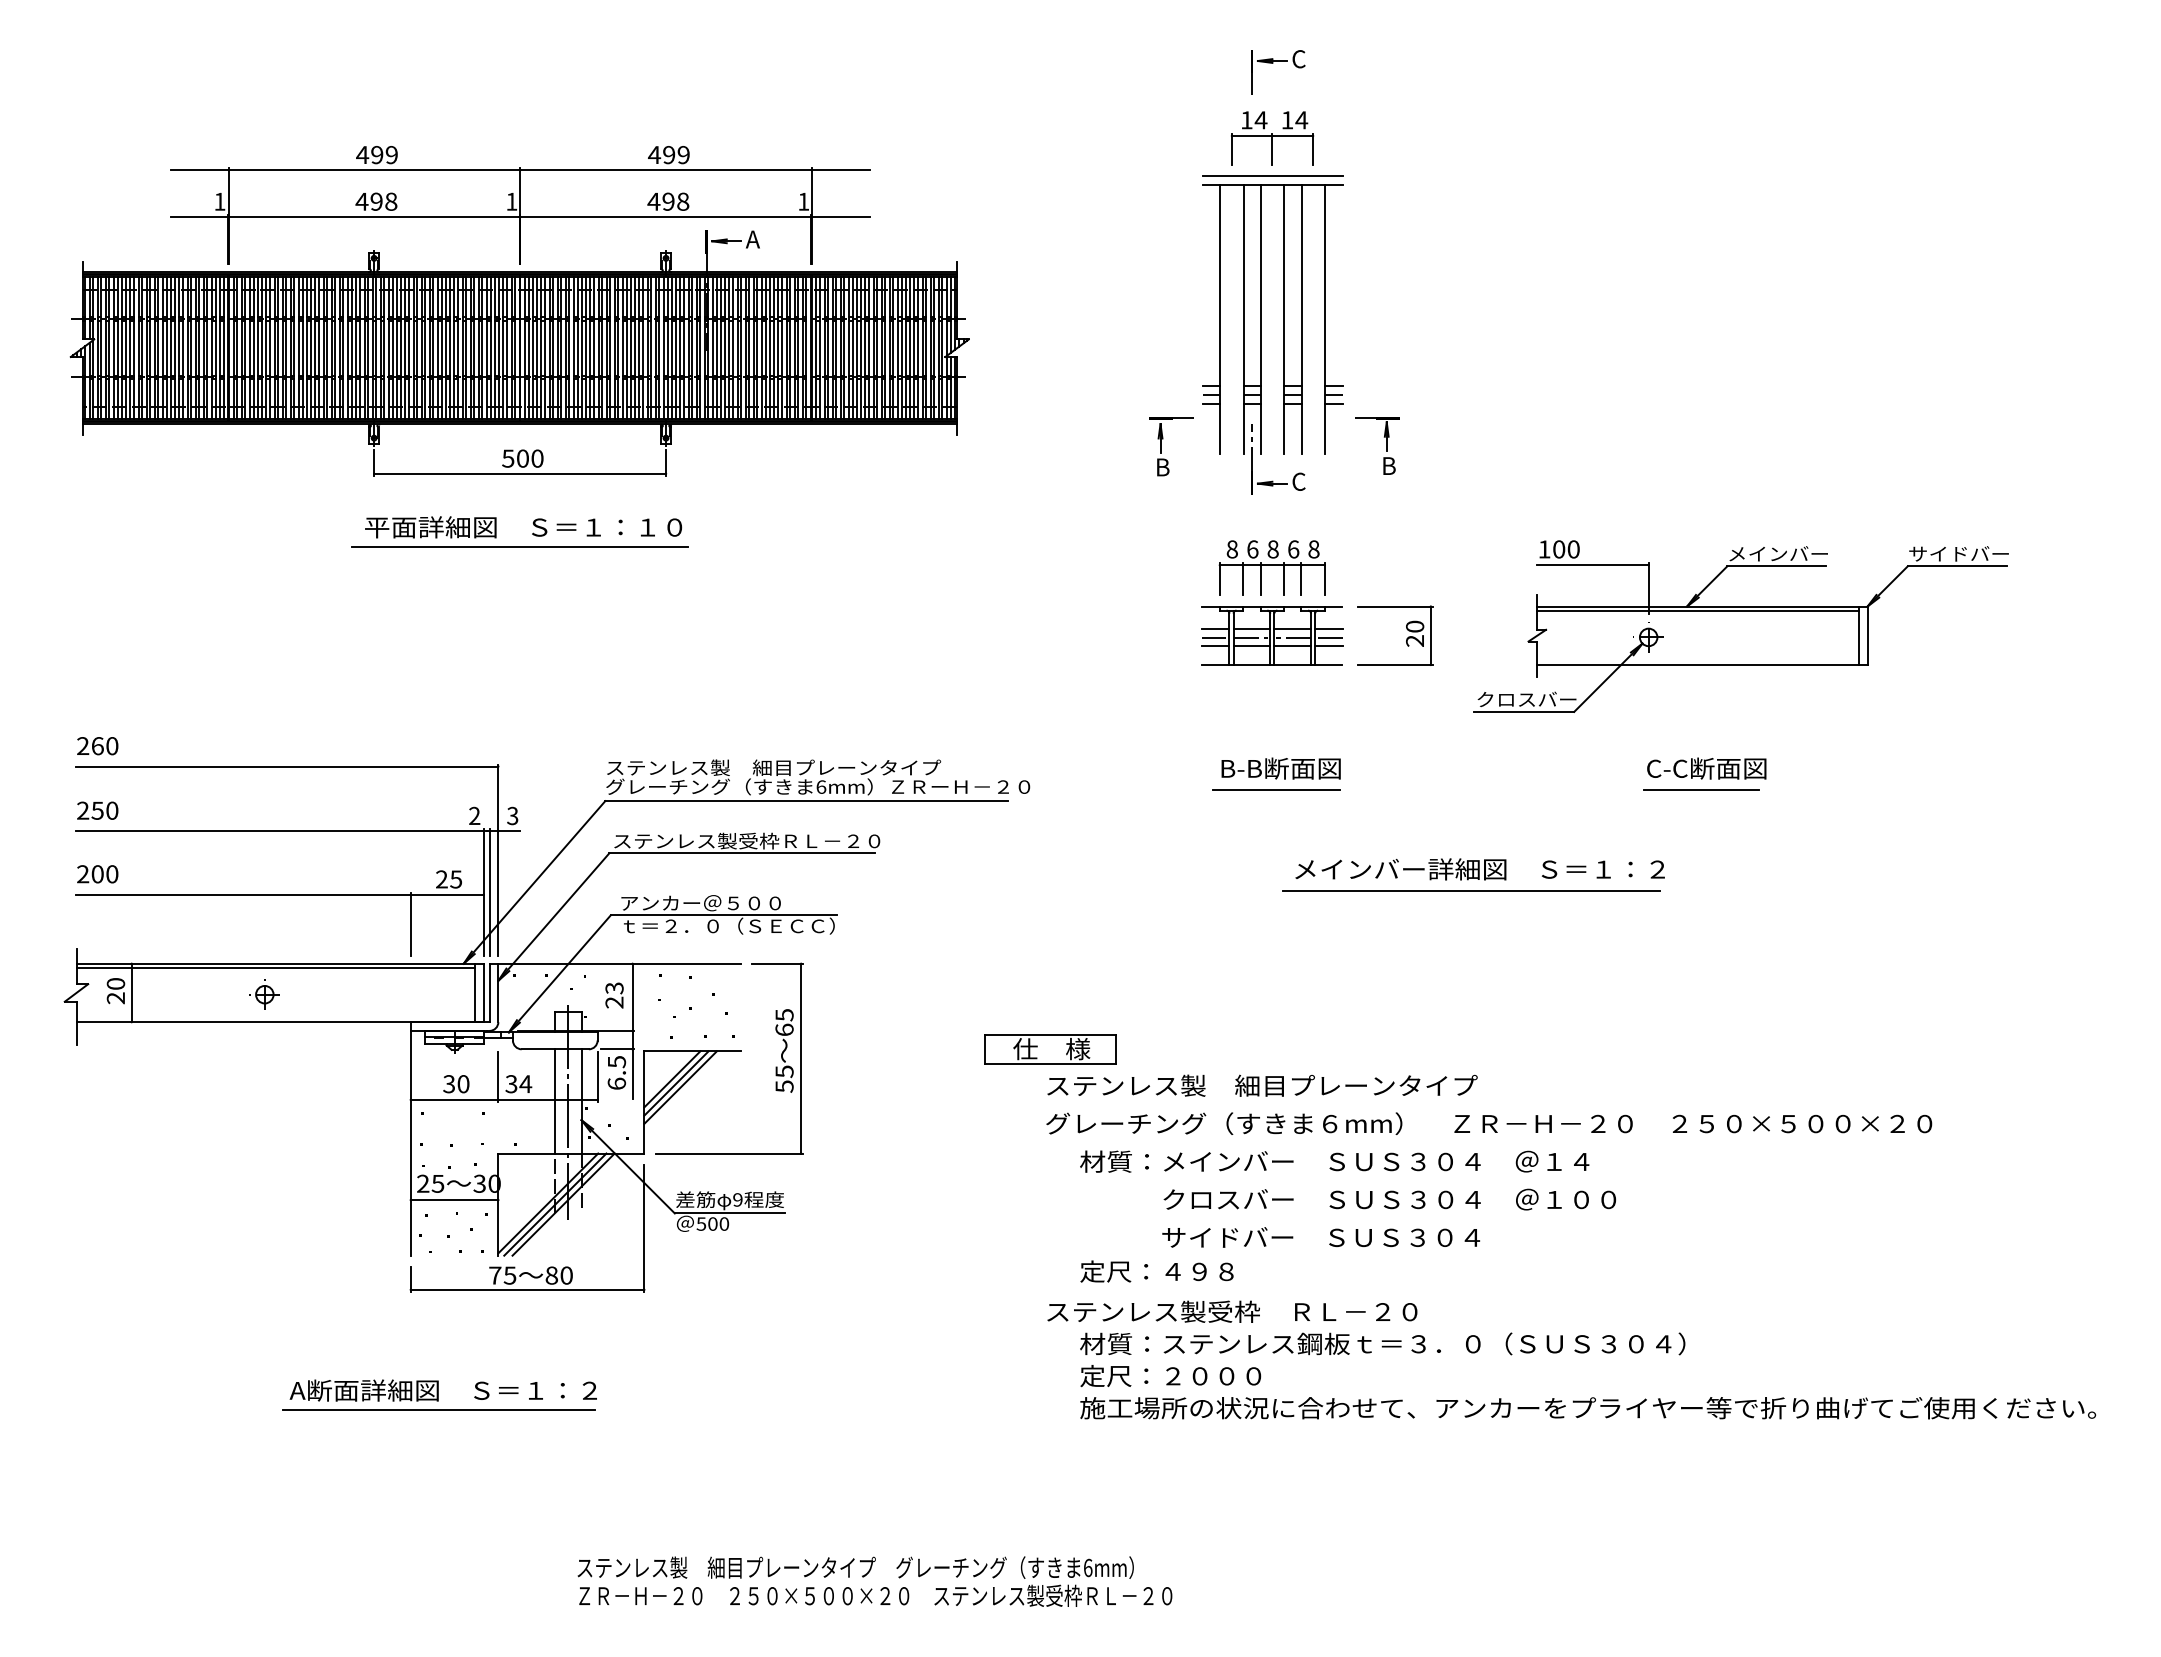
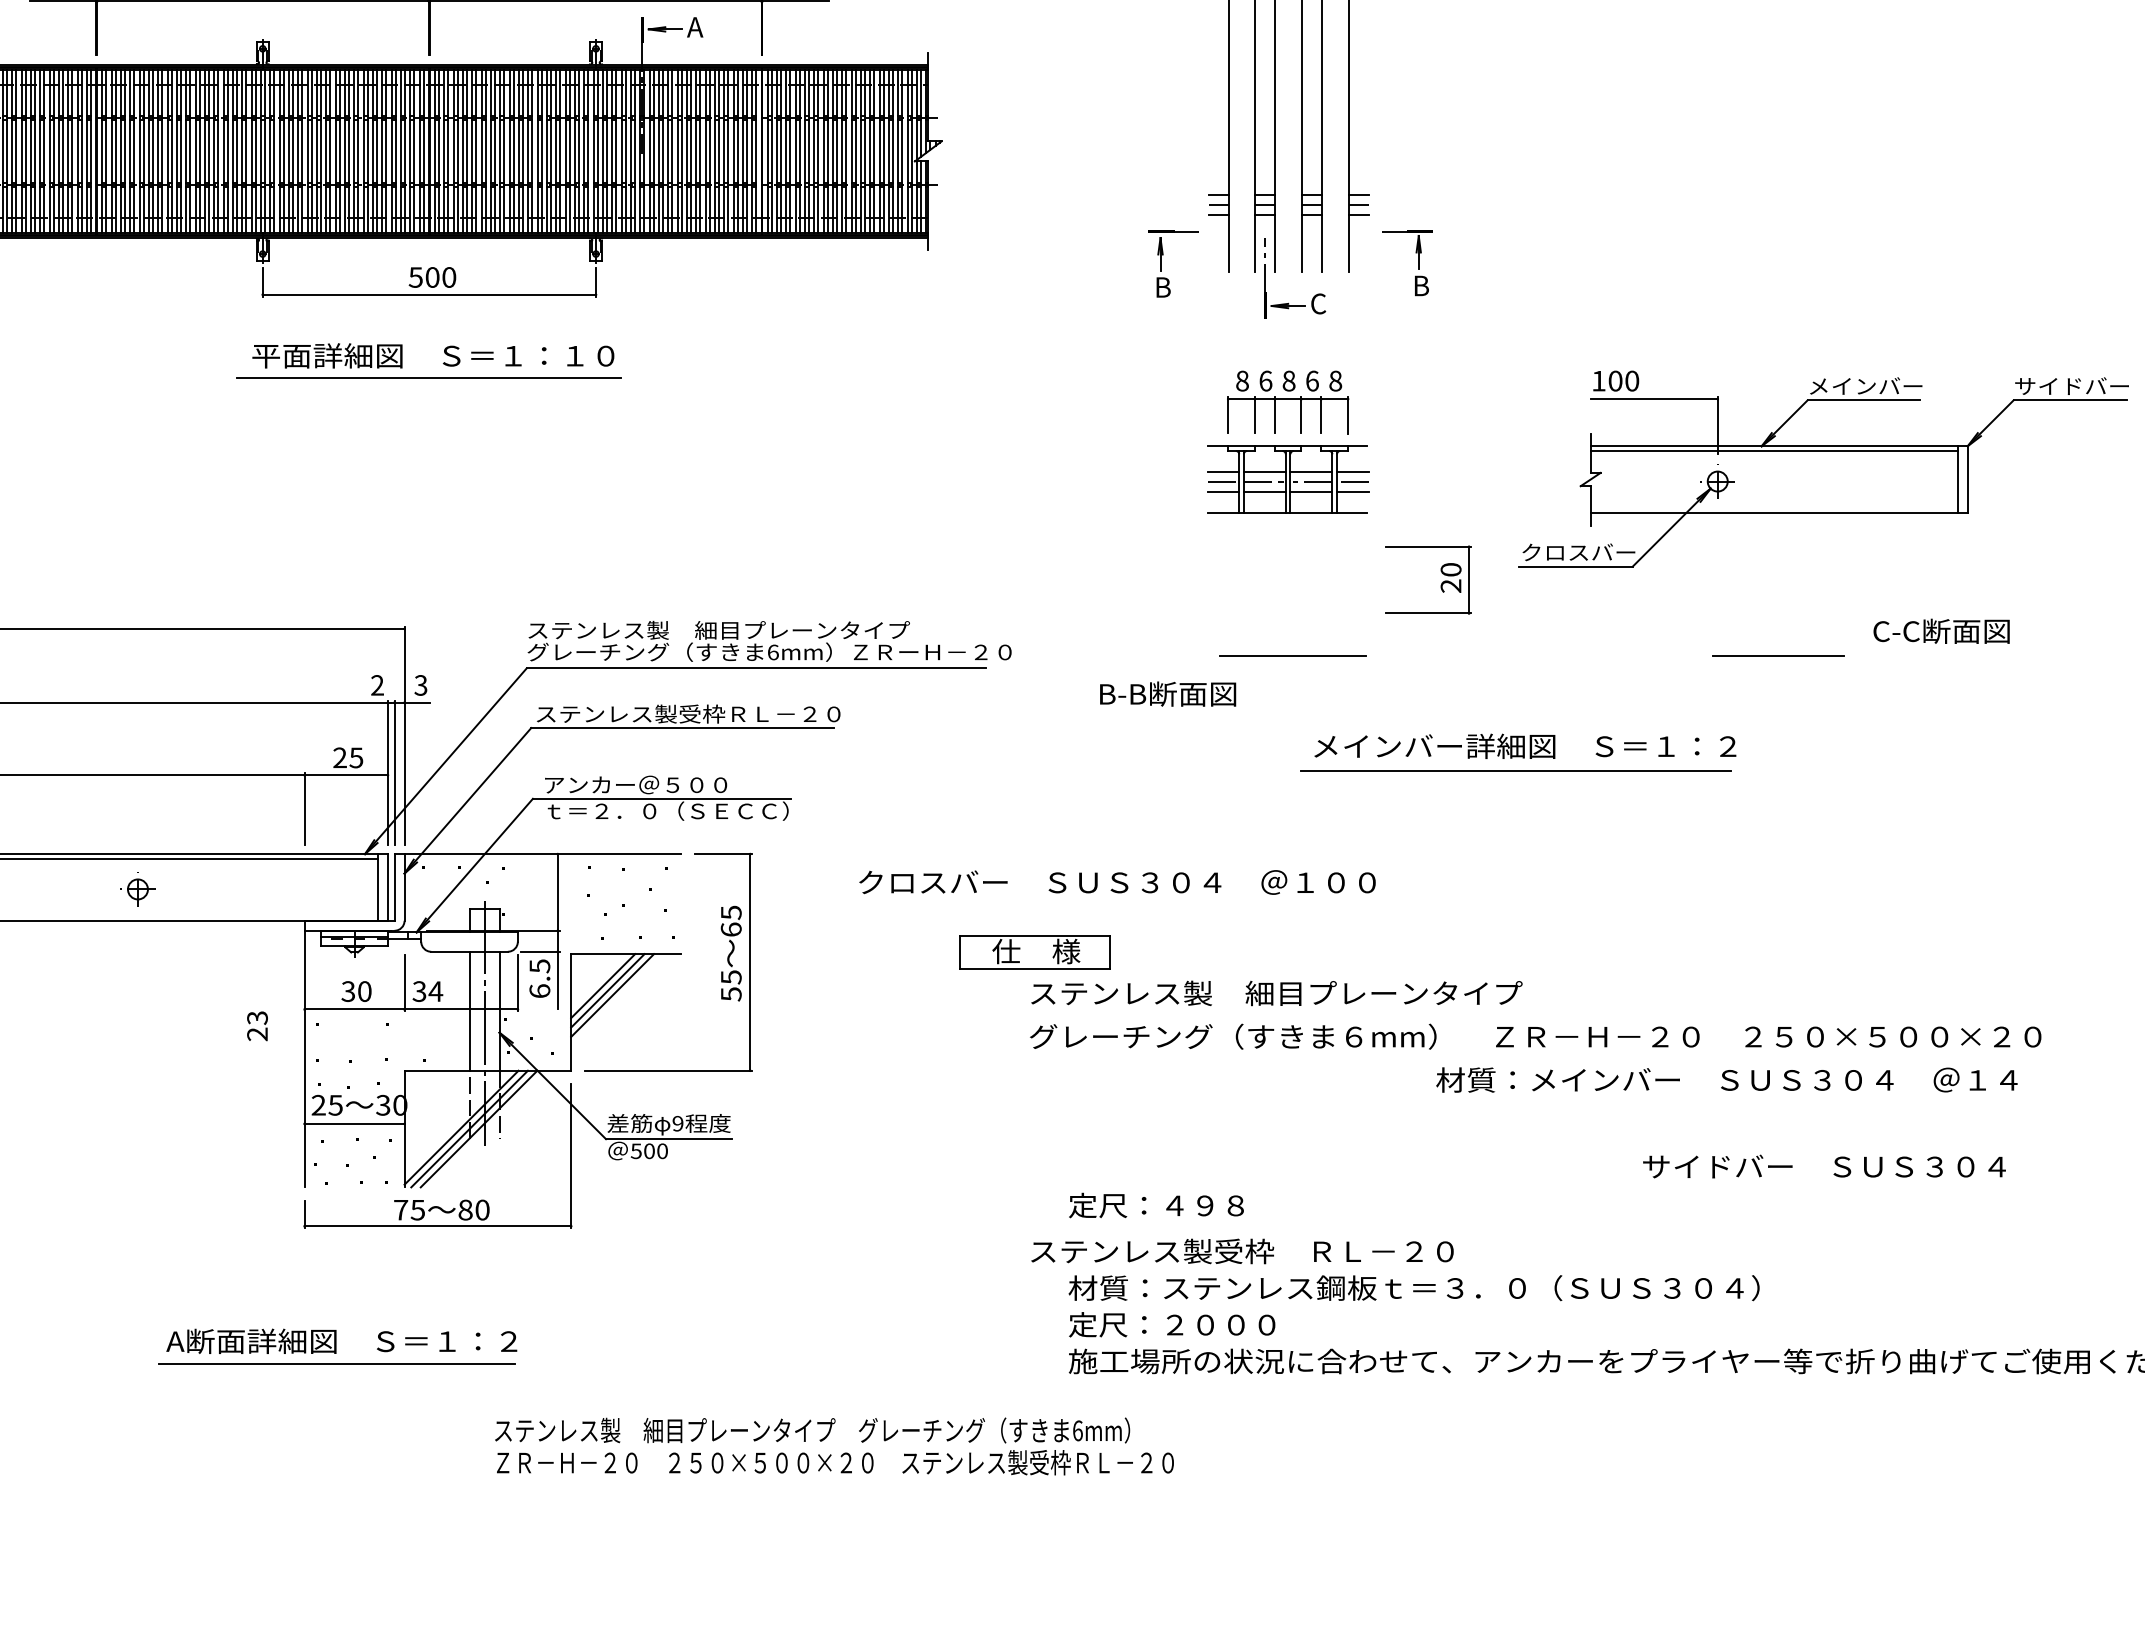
part: (1406, 638) -> (1441, 583), moved
text: (1280, 768) -> (1167, 693), moved
text: (1706, 768) -> (1941, 631), moved
text: (614, 995) -> (257, 1026), moved
text: (1334, 1161) -> (1726, 1079), moved
text: (1389, 1199) -> (1117, 882), moved
text: (1320, 1237) -> (1823, 1166), moved
text: (874, 1581) -> (833, 1446), moved

